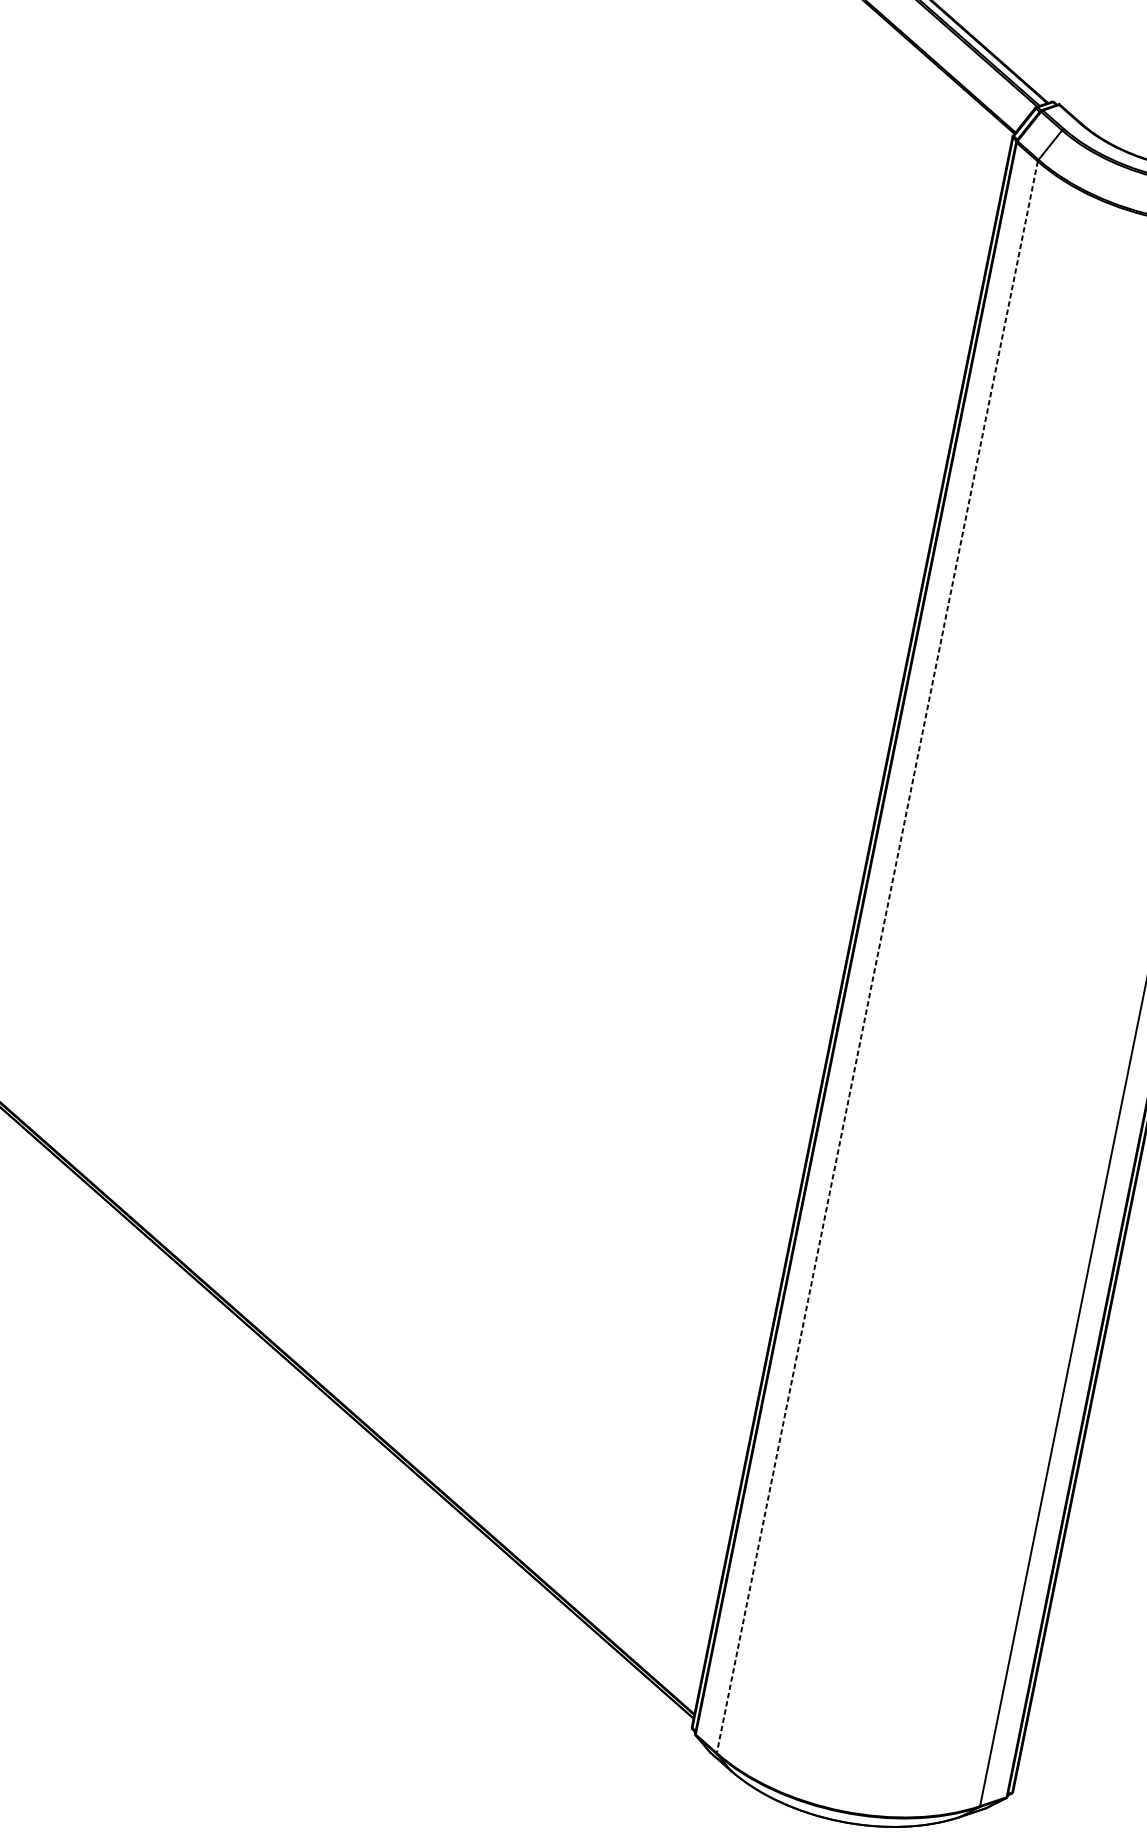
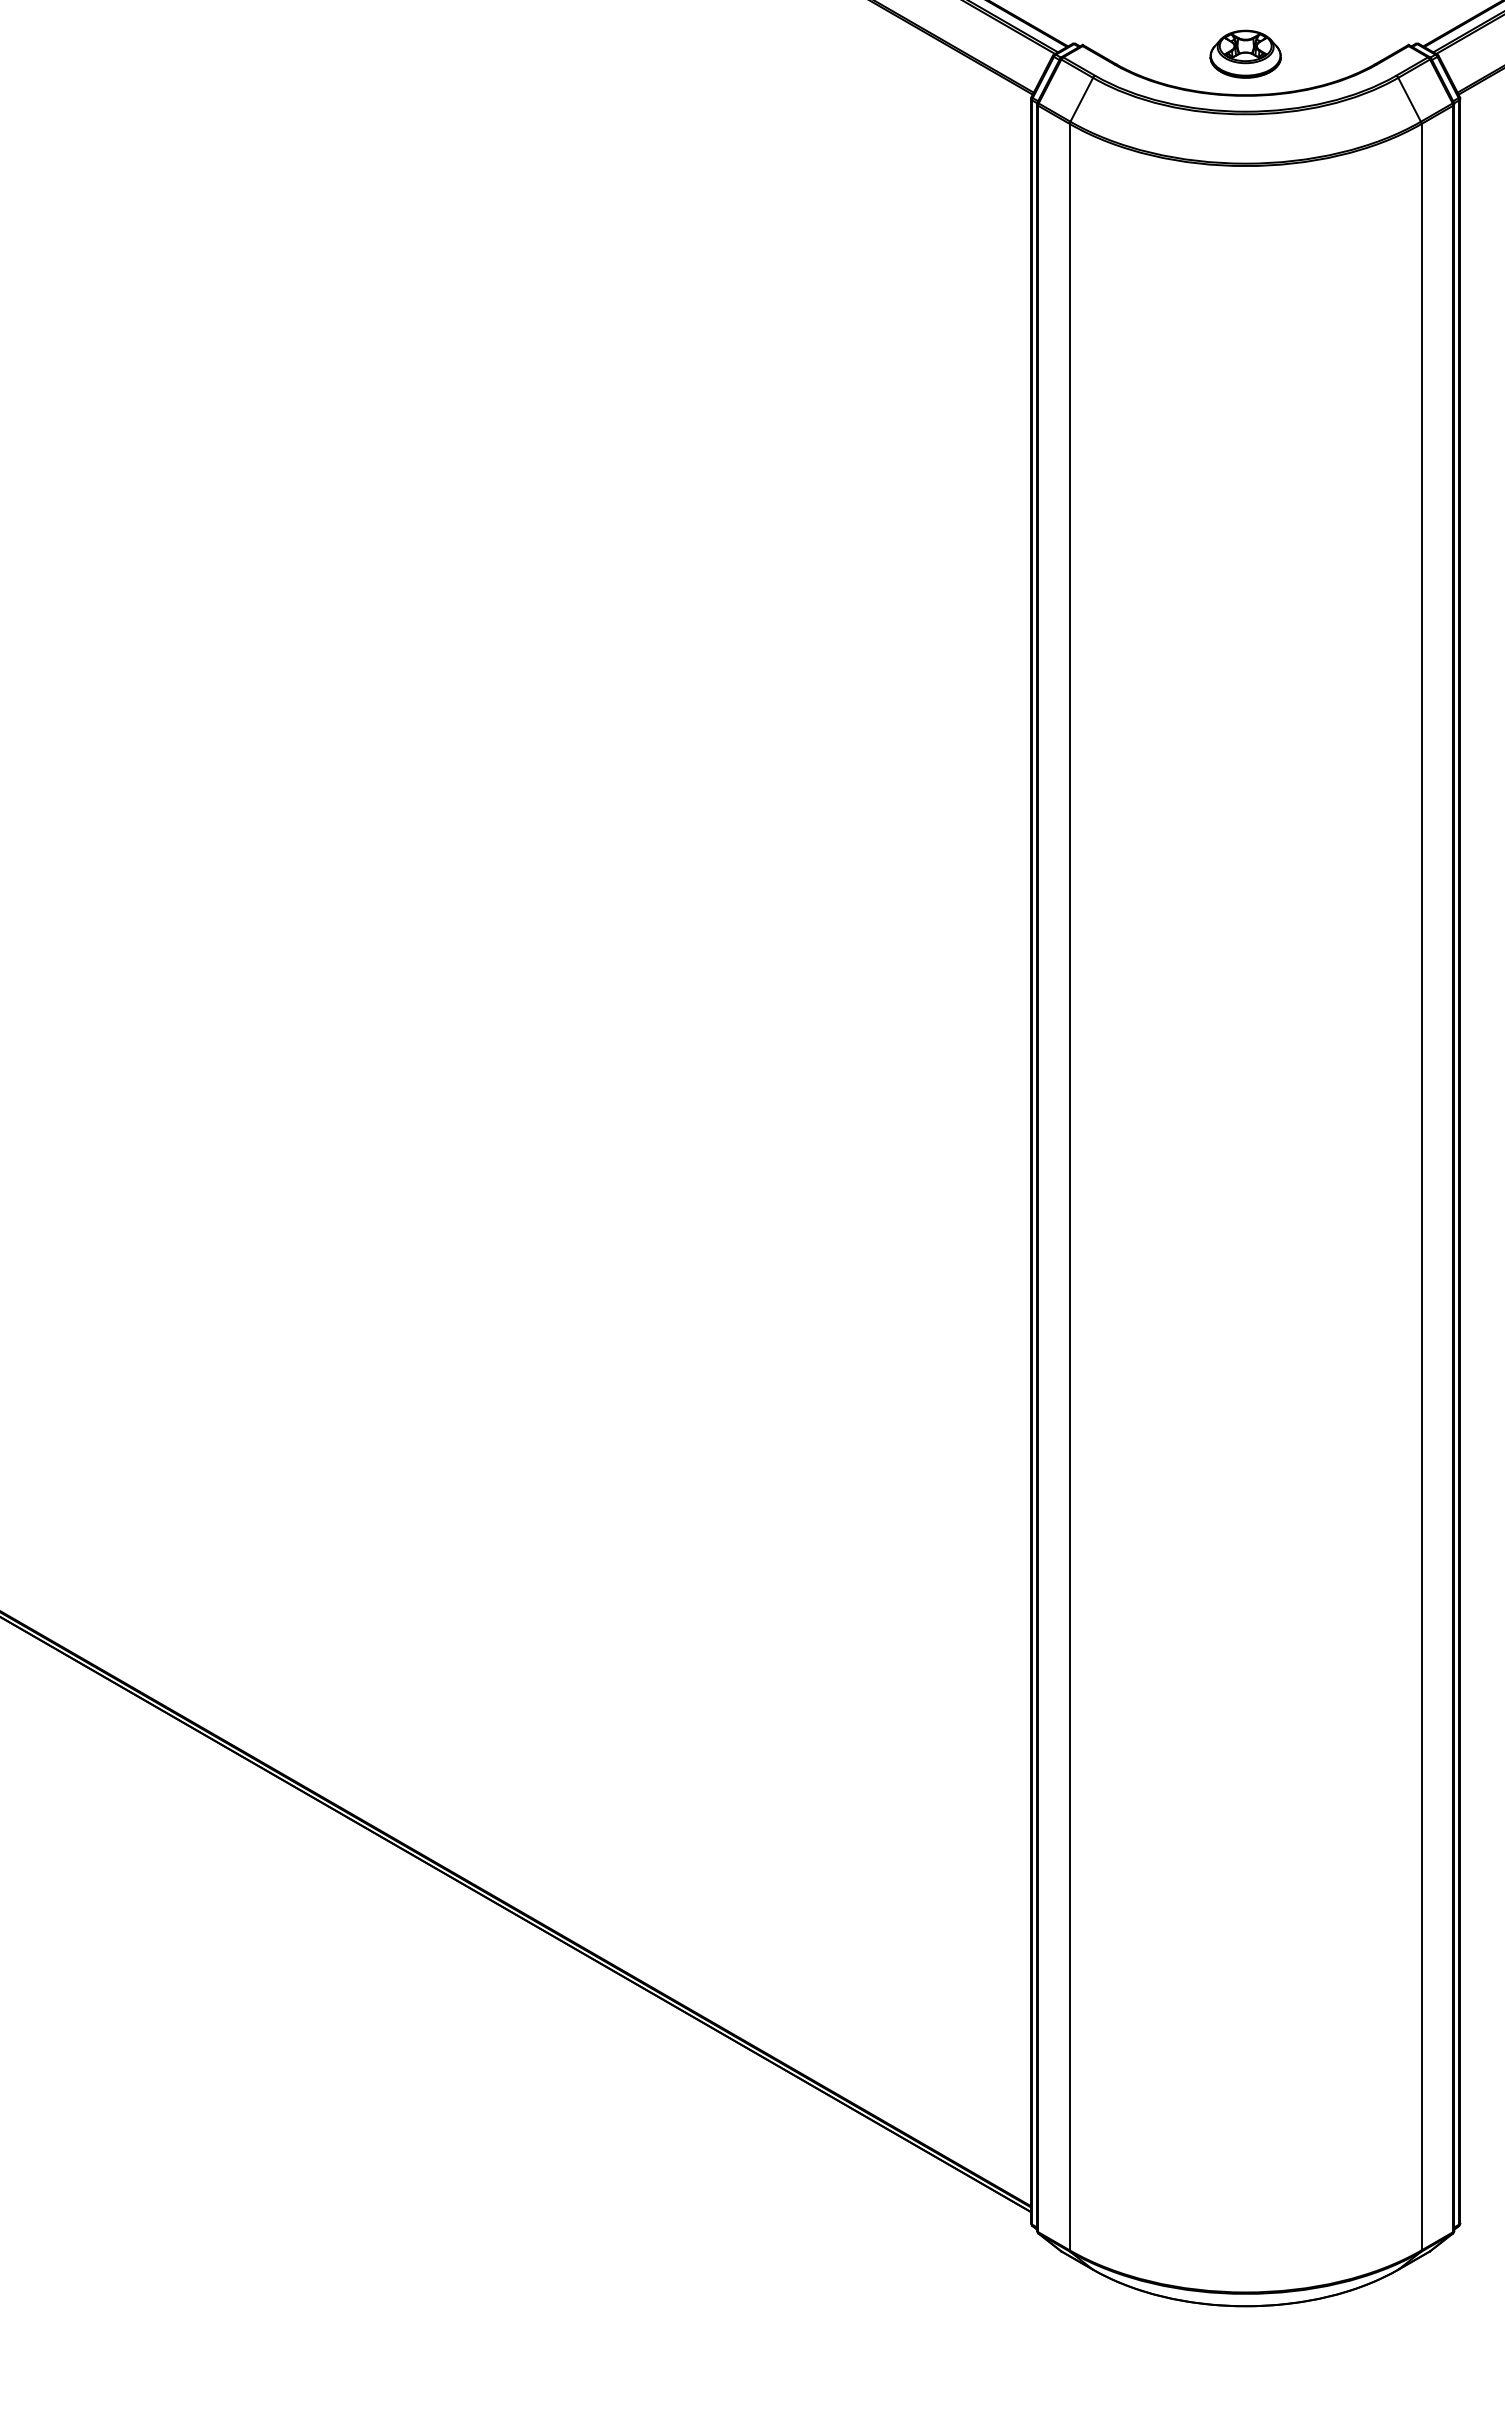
line: (877, 957) -> (1069, 1187), dashed -> solid

